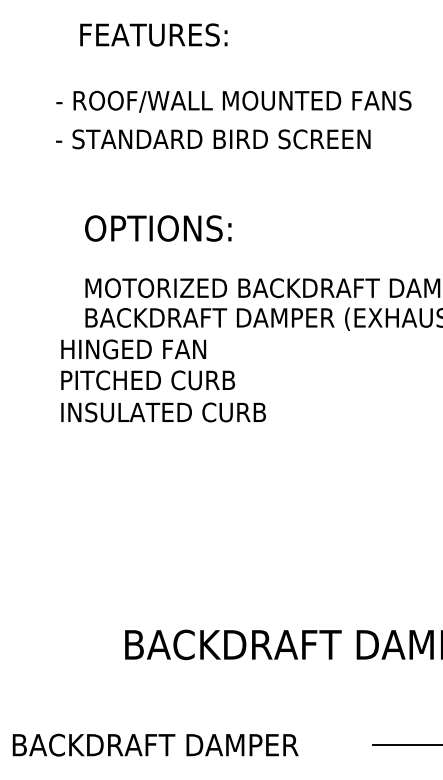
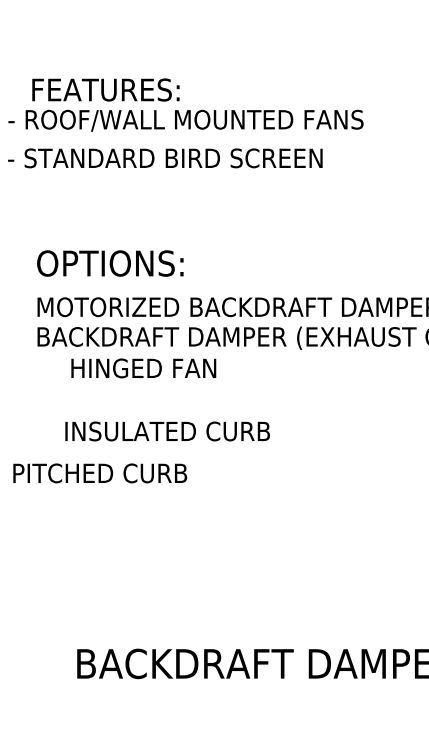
text: (153, 34) -> (105, 89), moved
text: (158, 228) -> (110, 263), moved
text: (133, 349) -> (143, 368), moved
text: (147, 380) -> (99, 473), moved
text: (163, 412) -> (167, 431), moved

